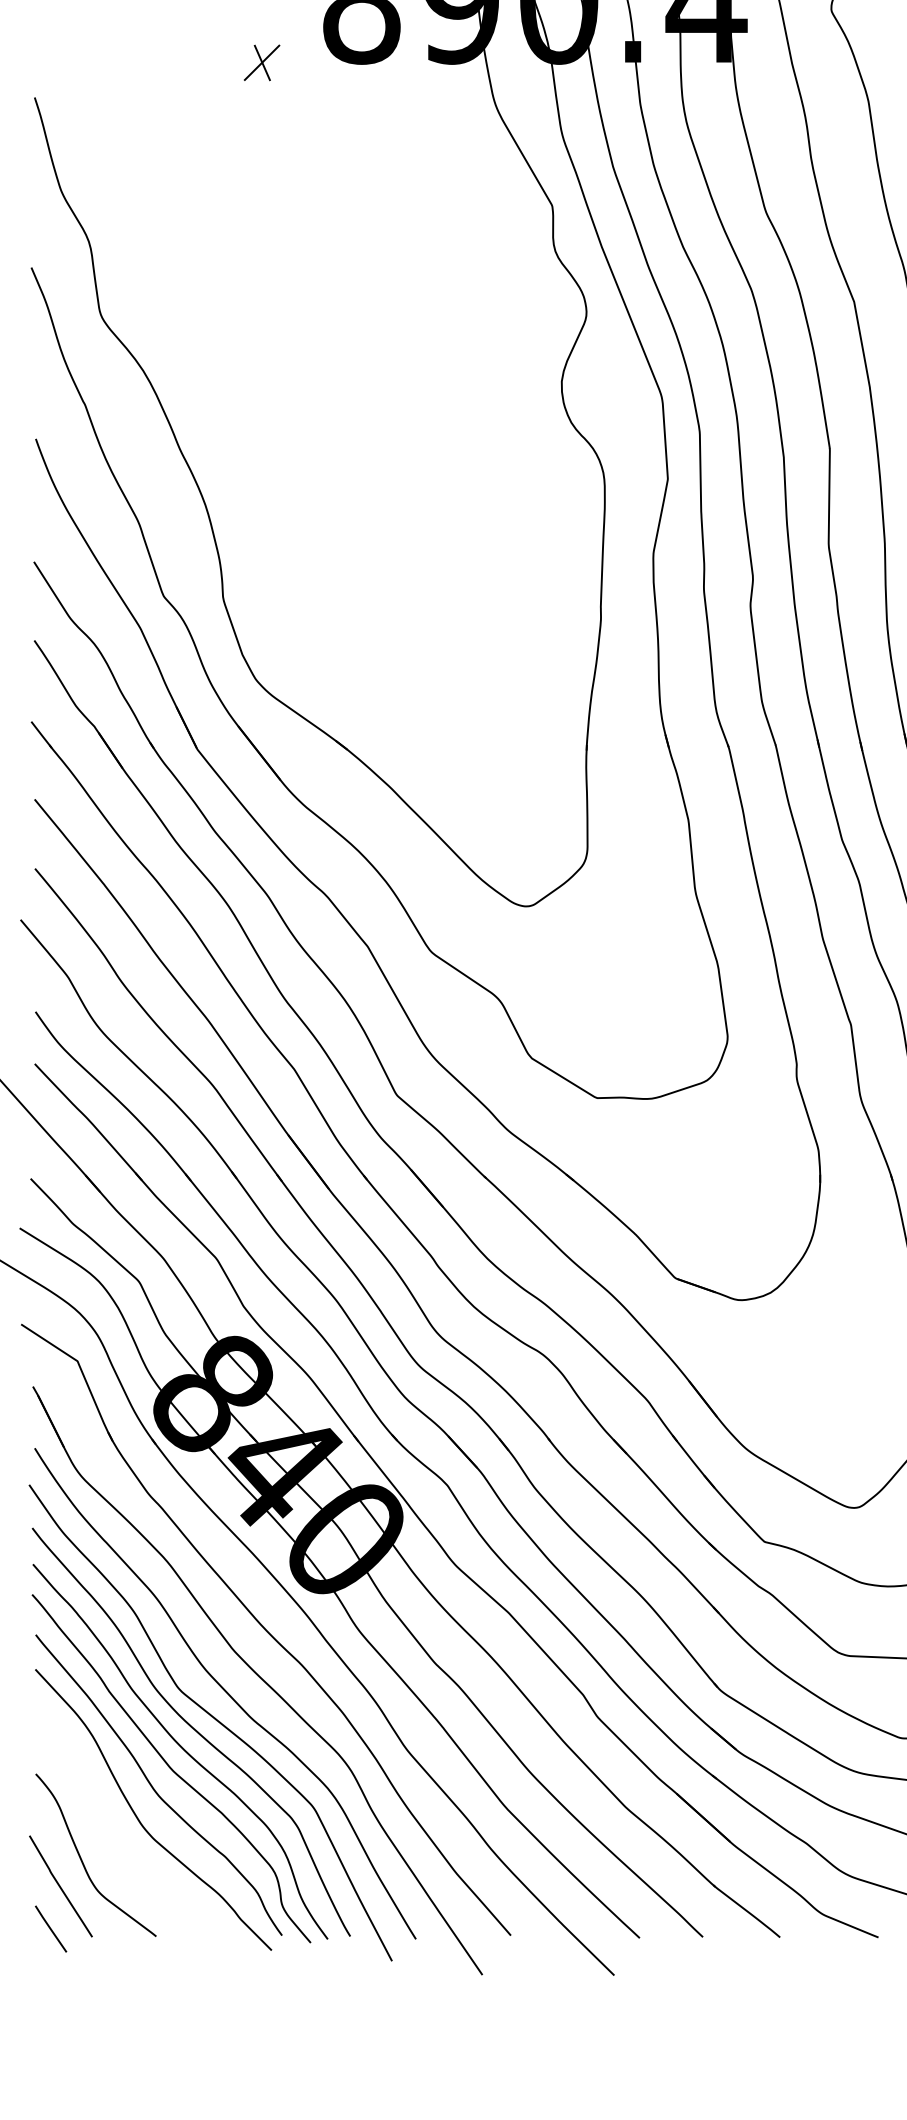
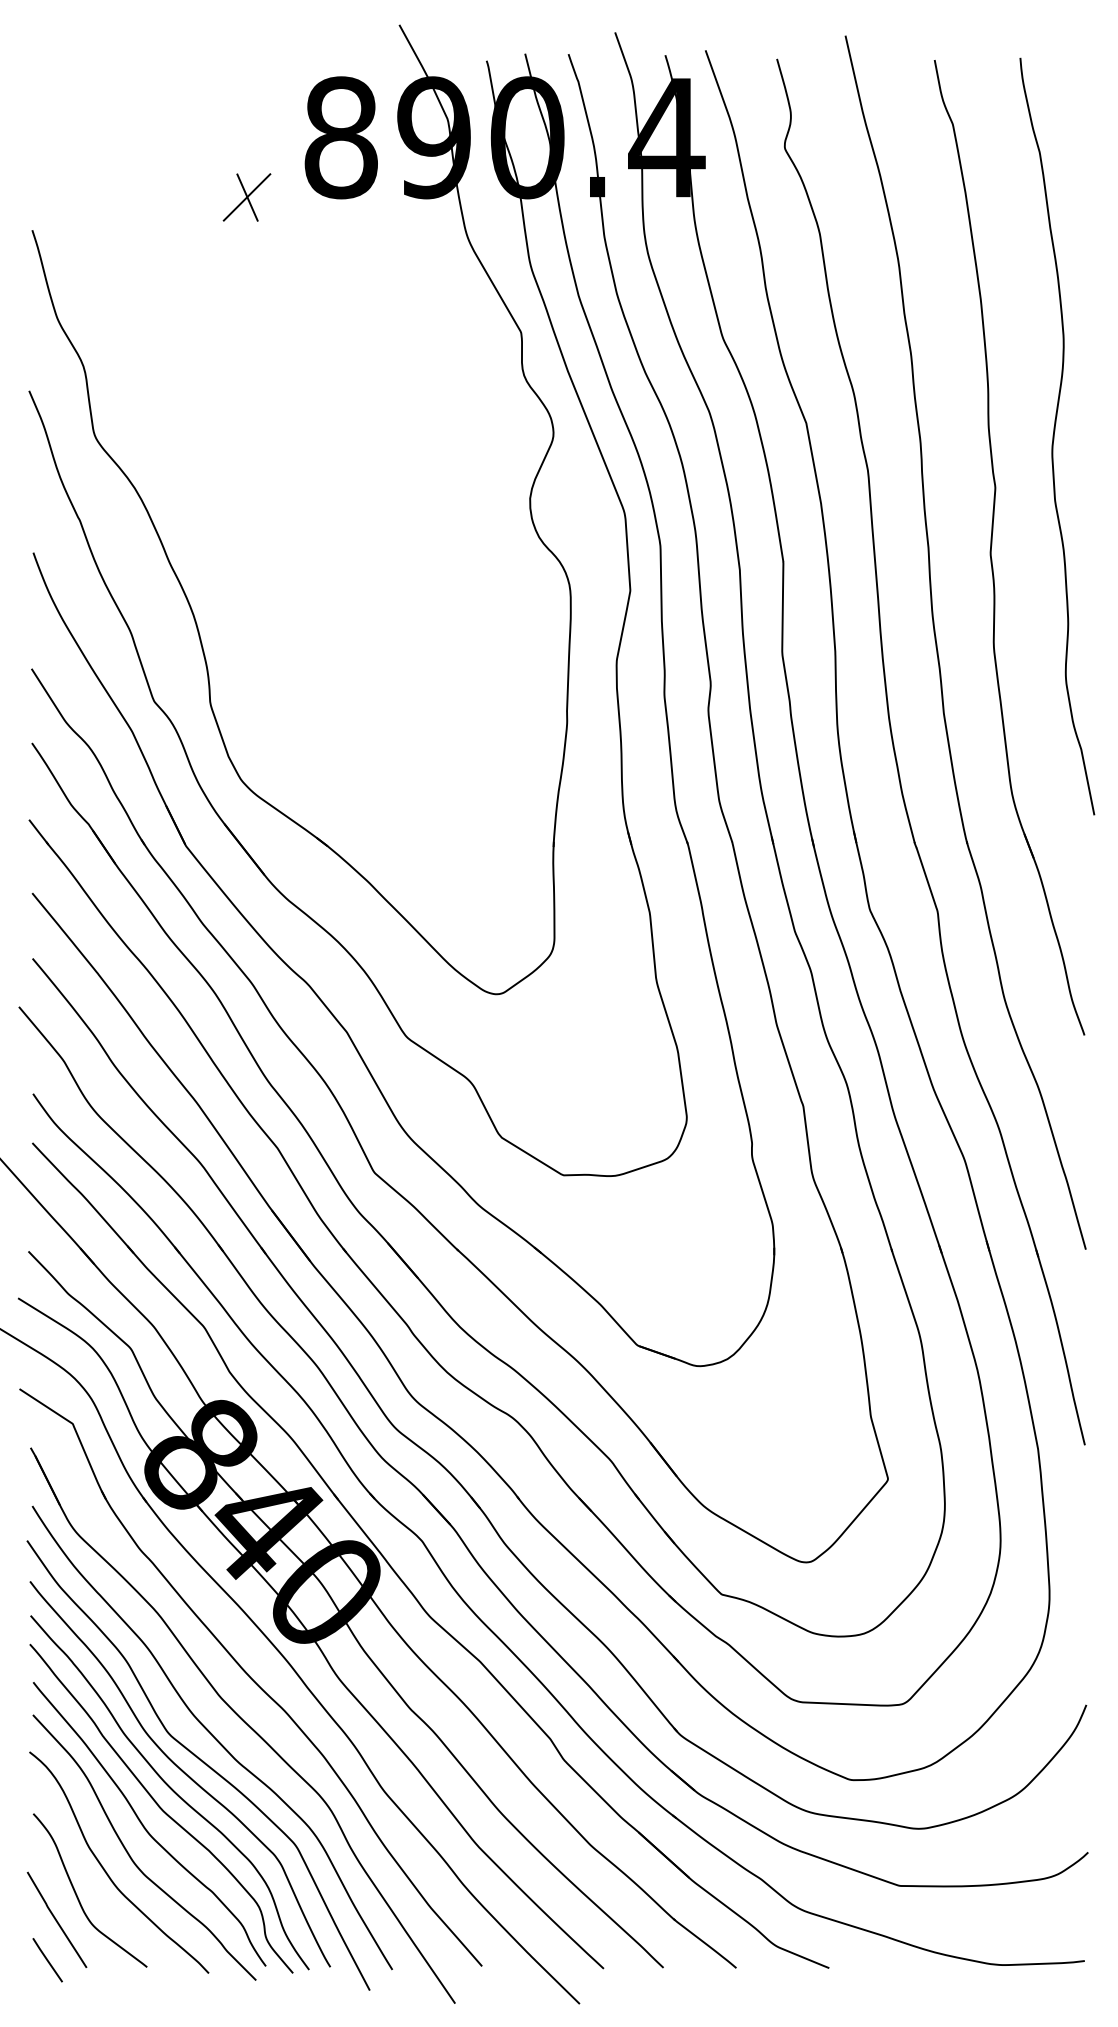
part: (261, 62) -> (246, 197), size x1.43
curve: (114, 1836) -> (107, 1872), added

